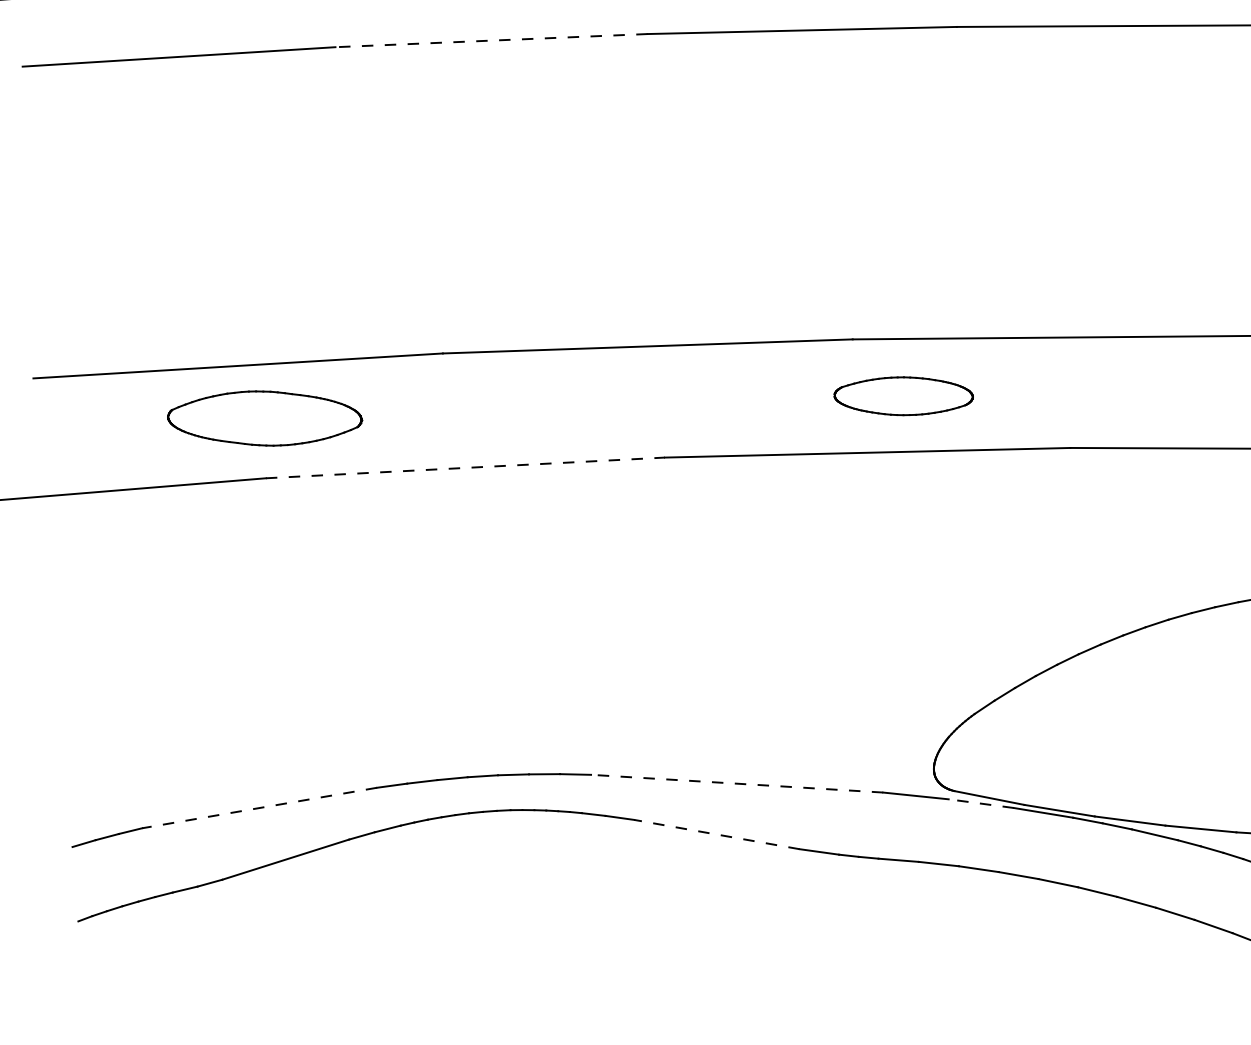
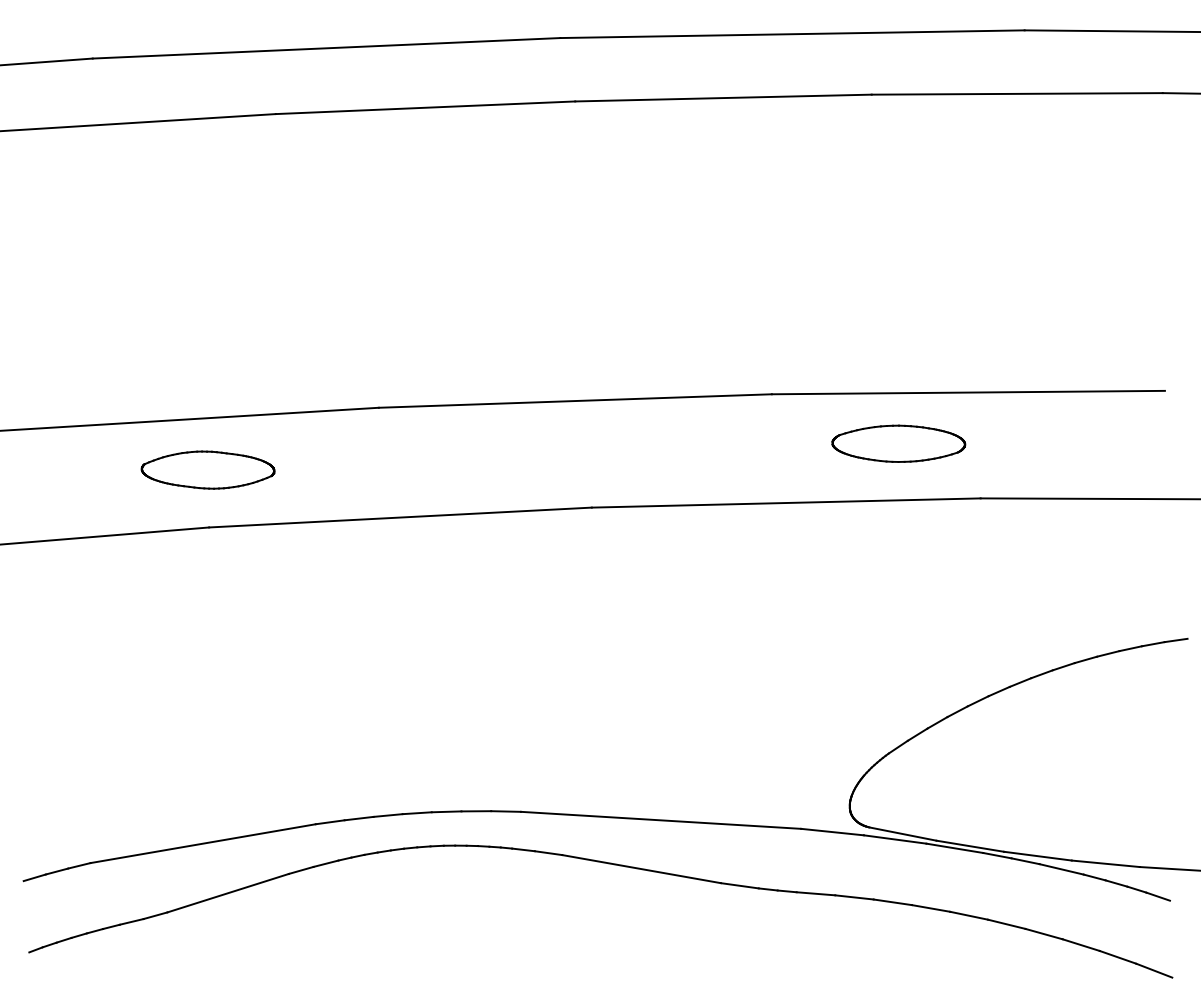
line: (491, 40) -> (425, 107), dashed -> solid
part: (903, 395) -> (898, 443), moved
part: (264, 417) -> (207, 469), size x0.71
line: (465, 467) -> (400, 517), dashed -> solid
line: (736, 783) -> (660, 820), dashed -> solid
line: (981, 803) -> (895, 839), dashed -> solid
line: (258, 807) -> (202, 843), dashed -> solid
line: (716, 834) -> (641, 869), dashed -> solid

